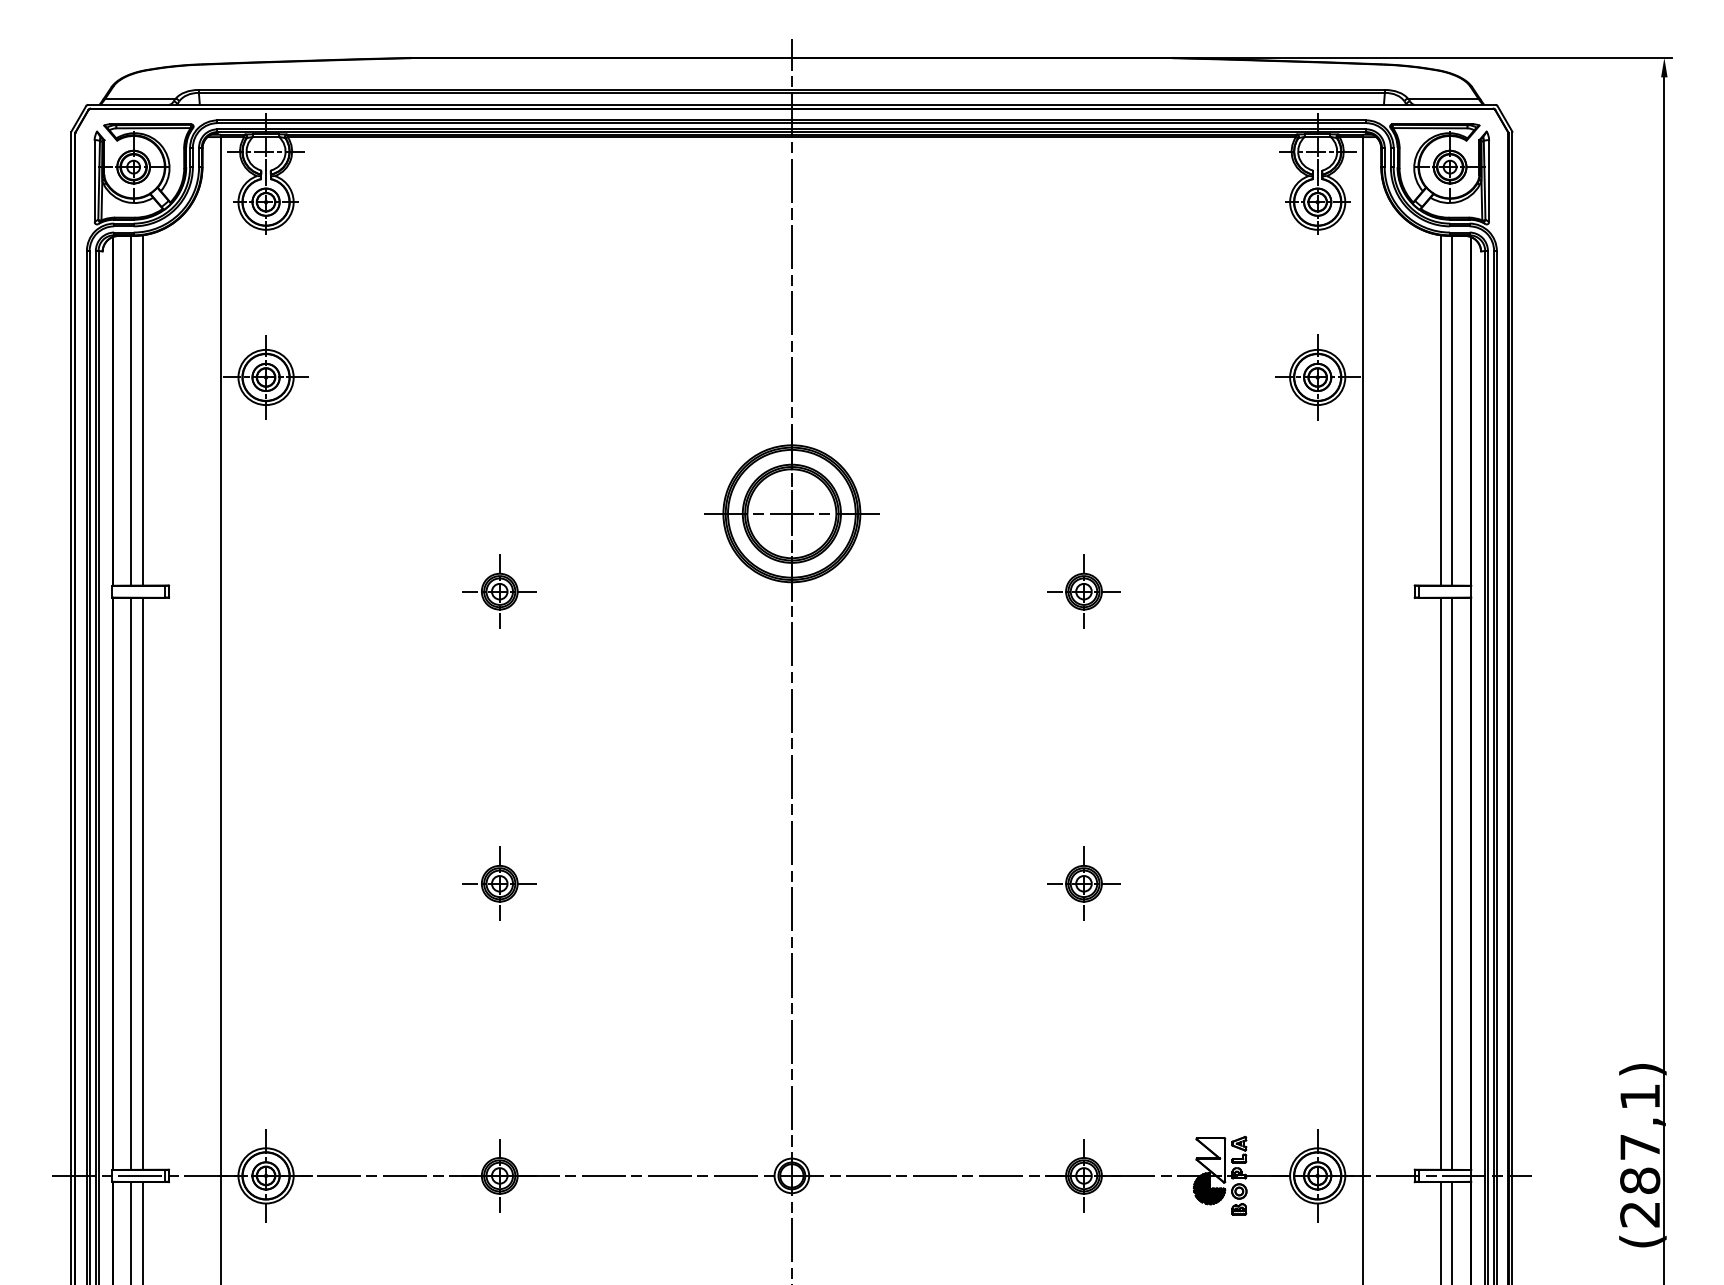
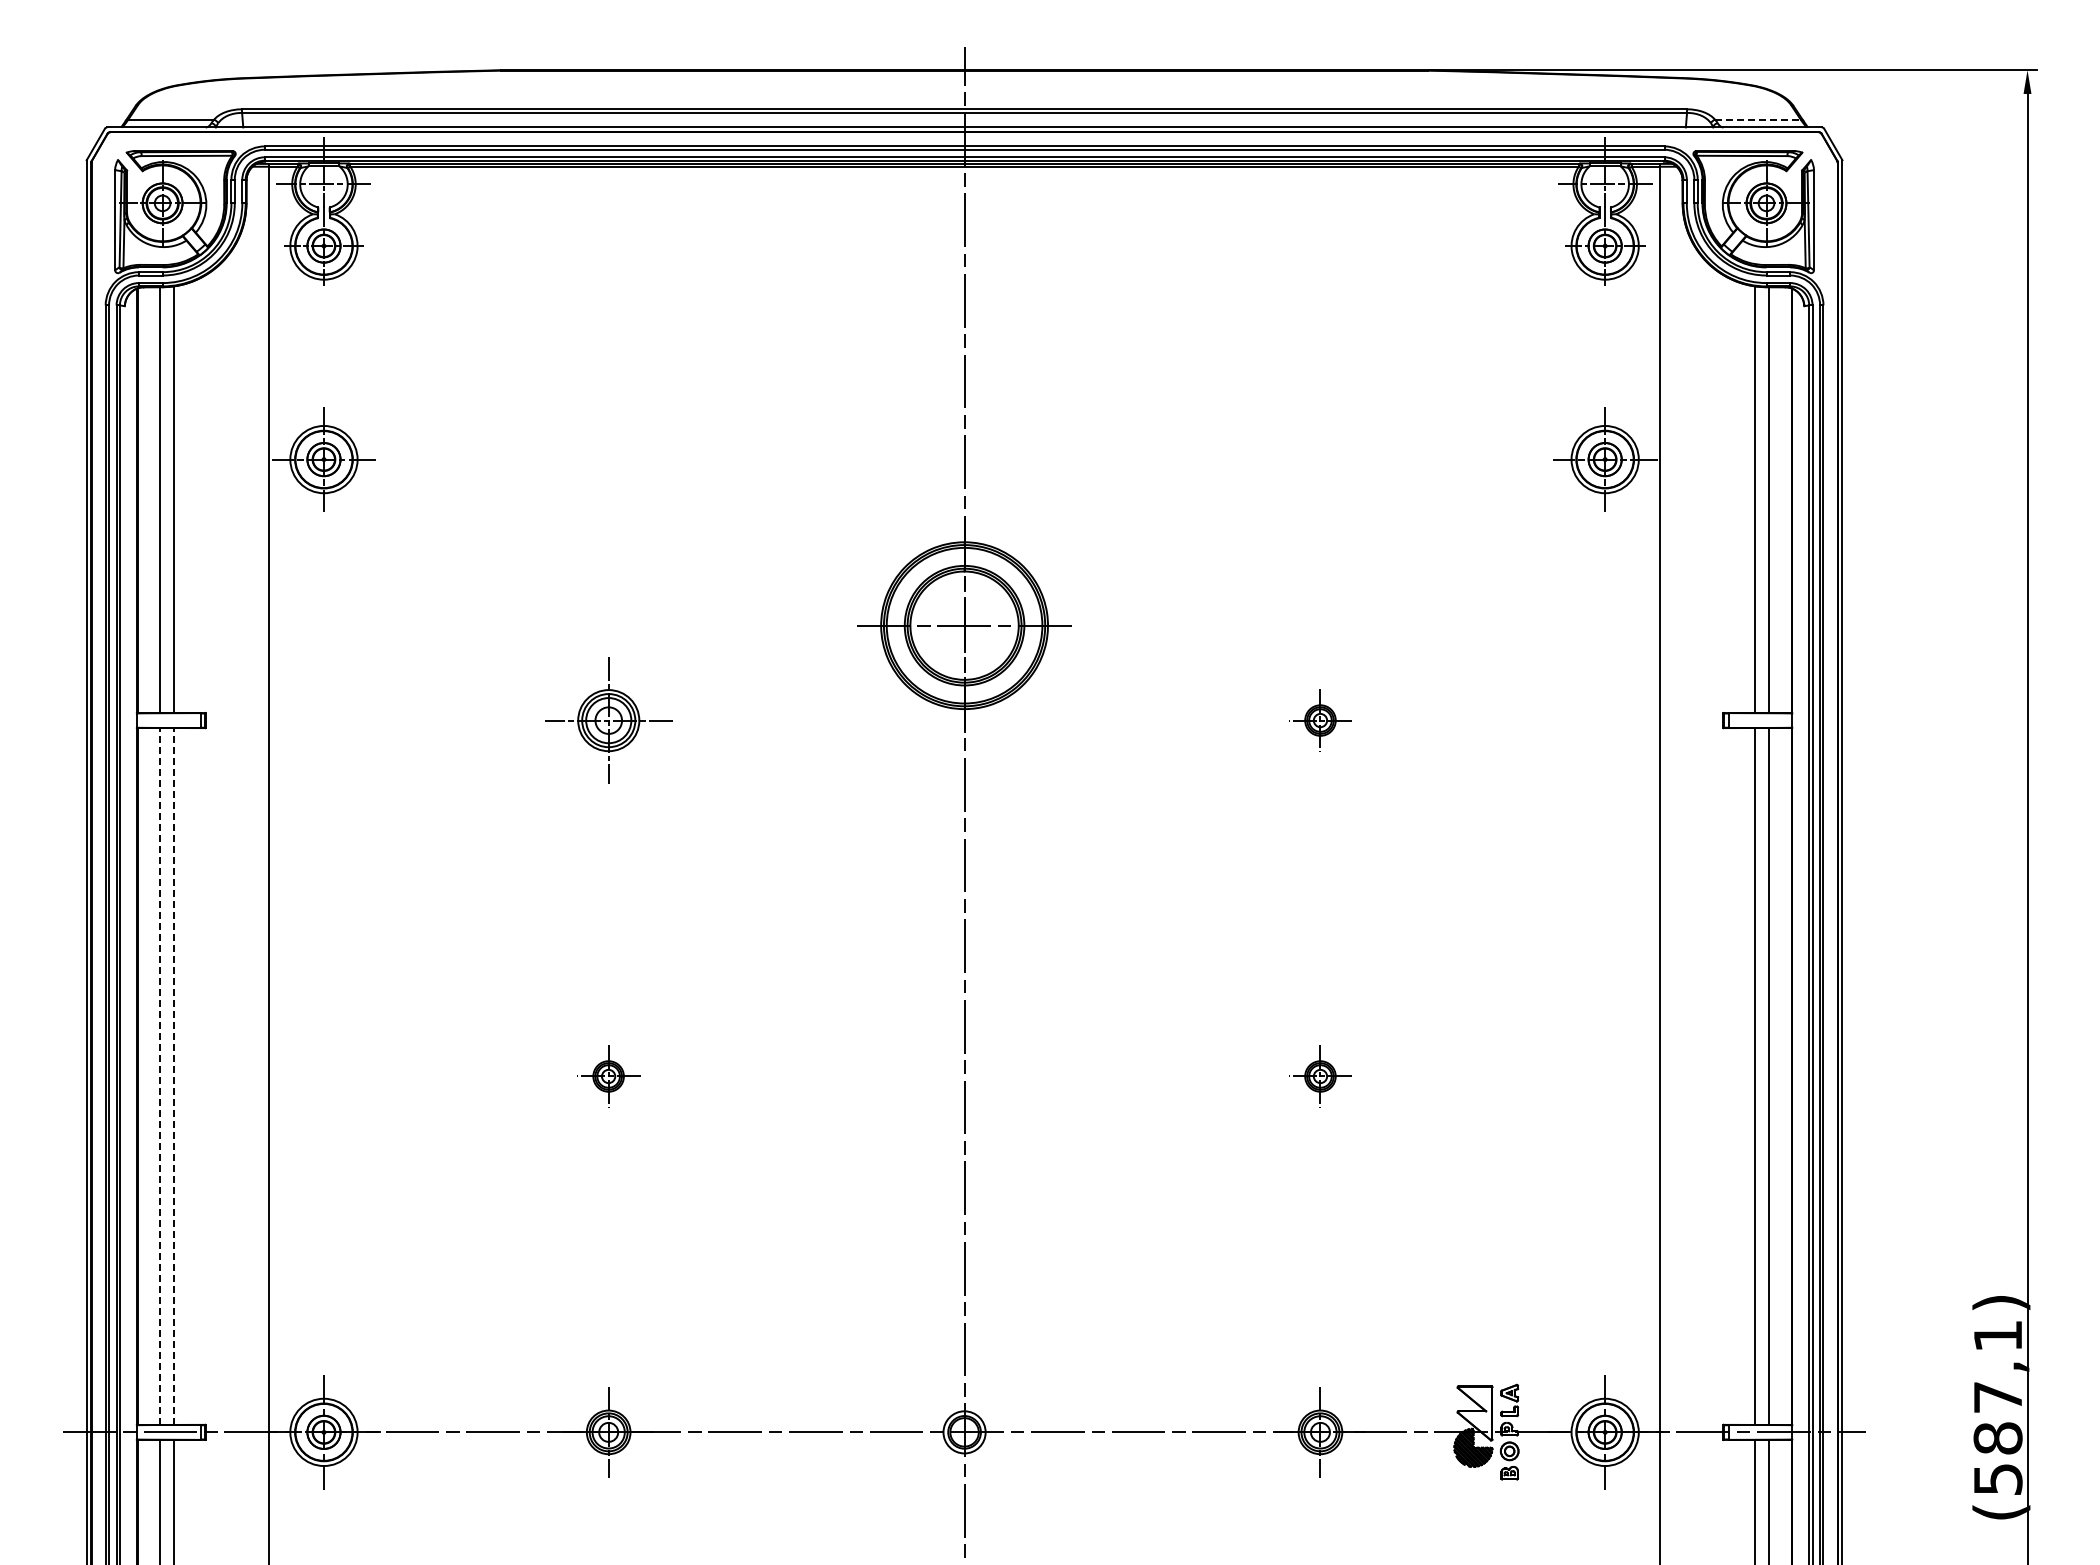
line: (1443, 98) -> (1758, 119), solid -> dashed
part: (499, 591) -> (608, 720), size x1.4
part: (1084, 591) -> (1320, 720), size x0.7
line: (142, 882) -> (173, 1075), solid -> dashed
line: (131, 883) -> (159, 1076), solid -> dashed
part: (499, 883) -> (608, 1076), size x0.7
part: (1084, 883) -> (1320, 1076), size x0.7
text: (1639, 1214) -> (1997, 1479), (287,1) -> (587,1)

